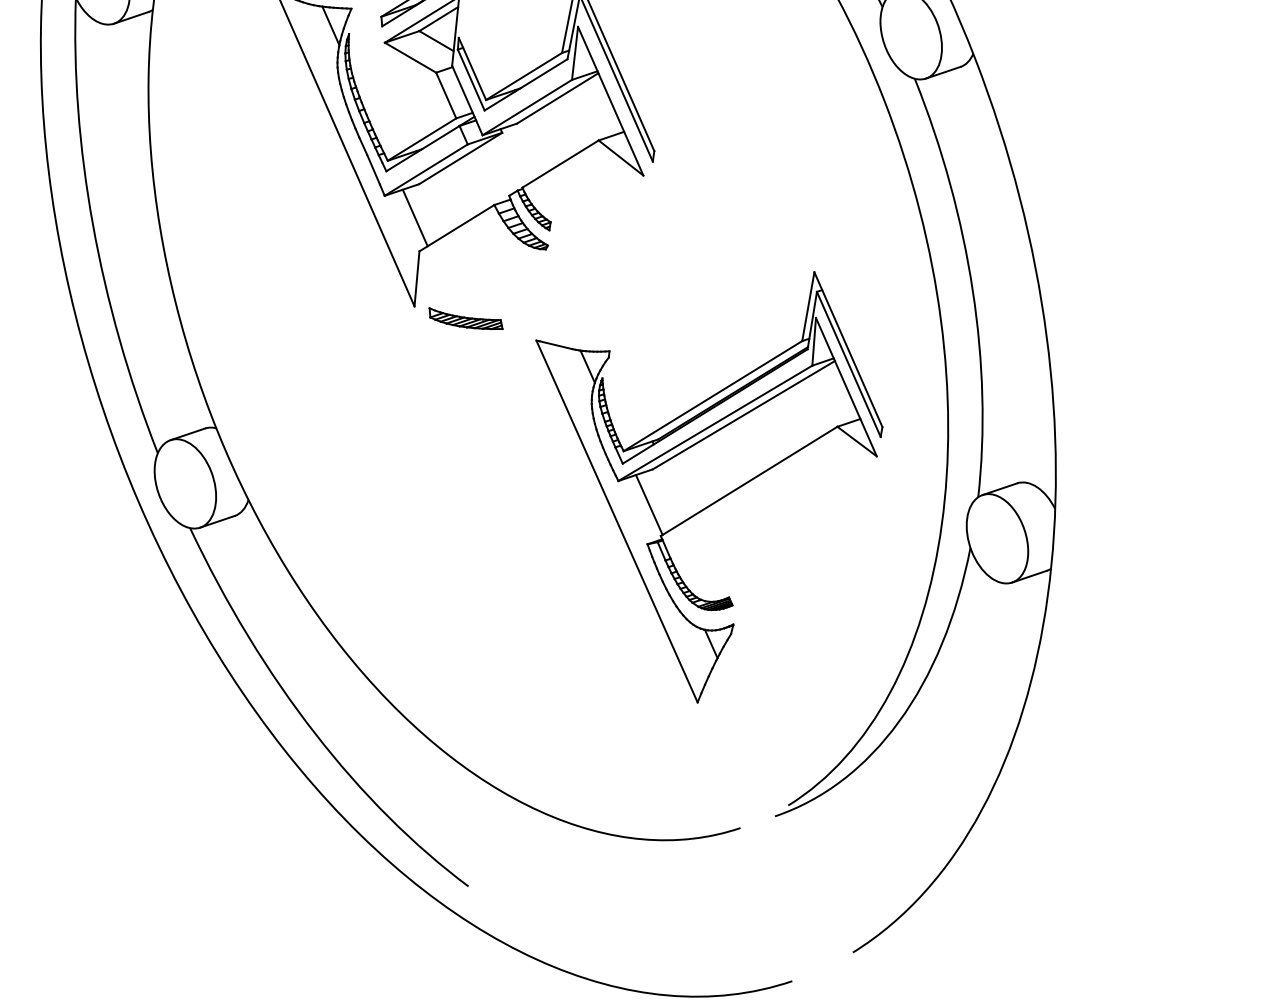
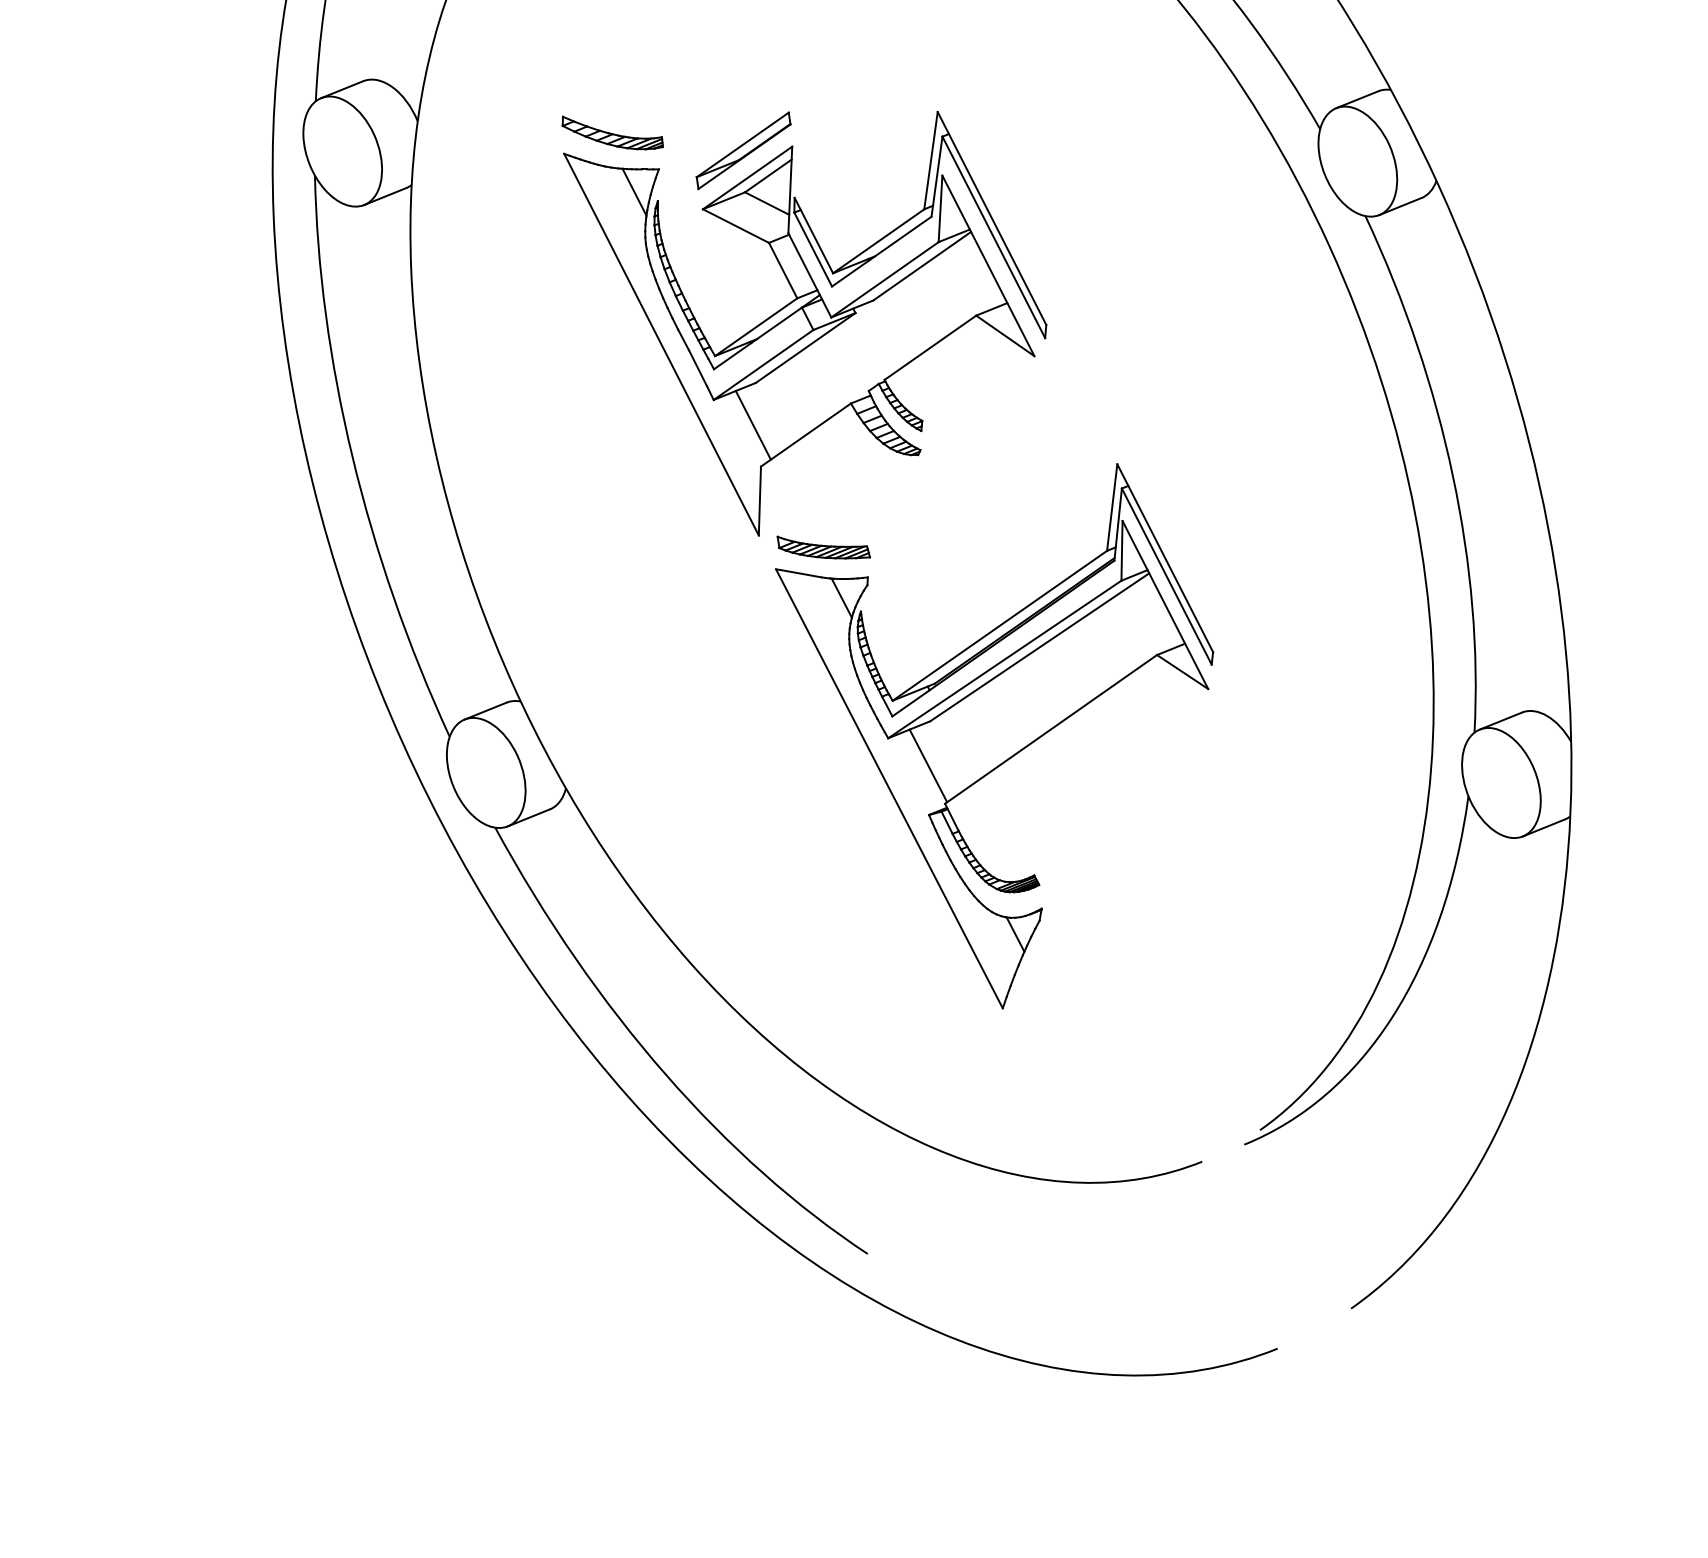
part: (703, 484) -> (994, 736), moved

